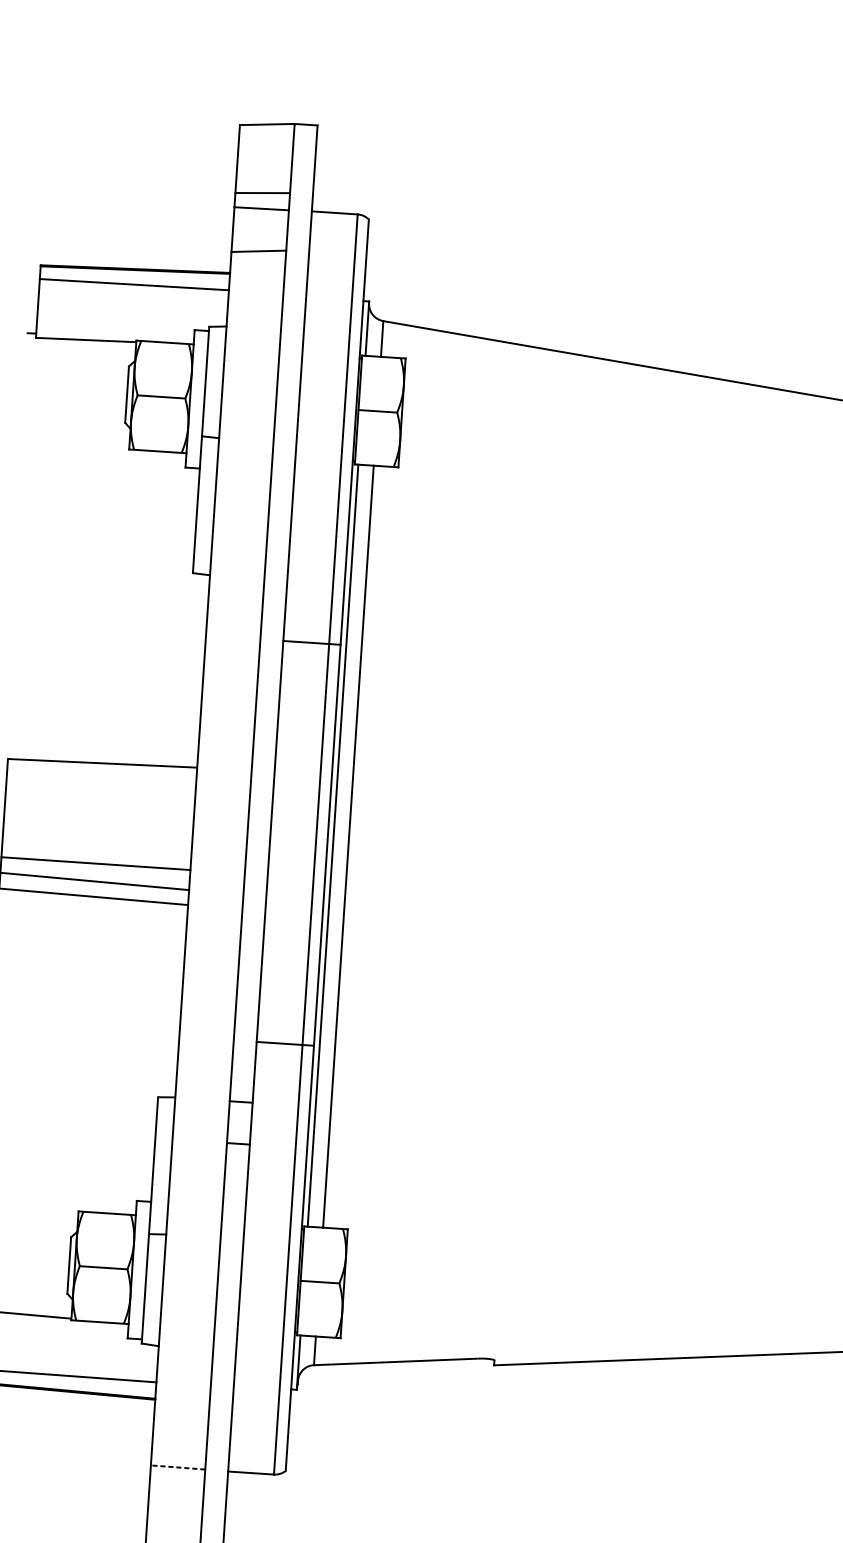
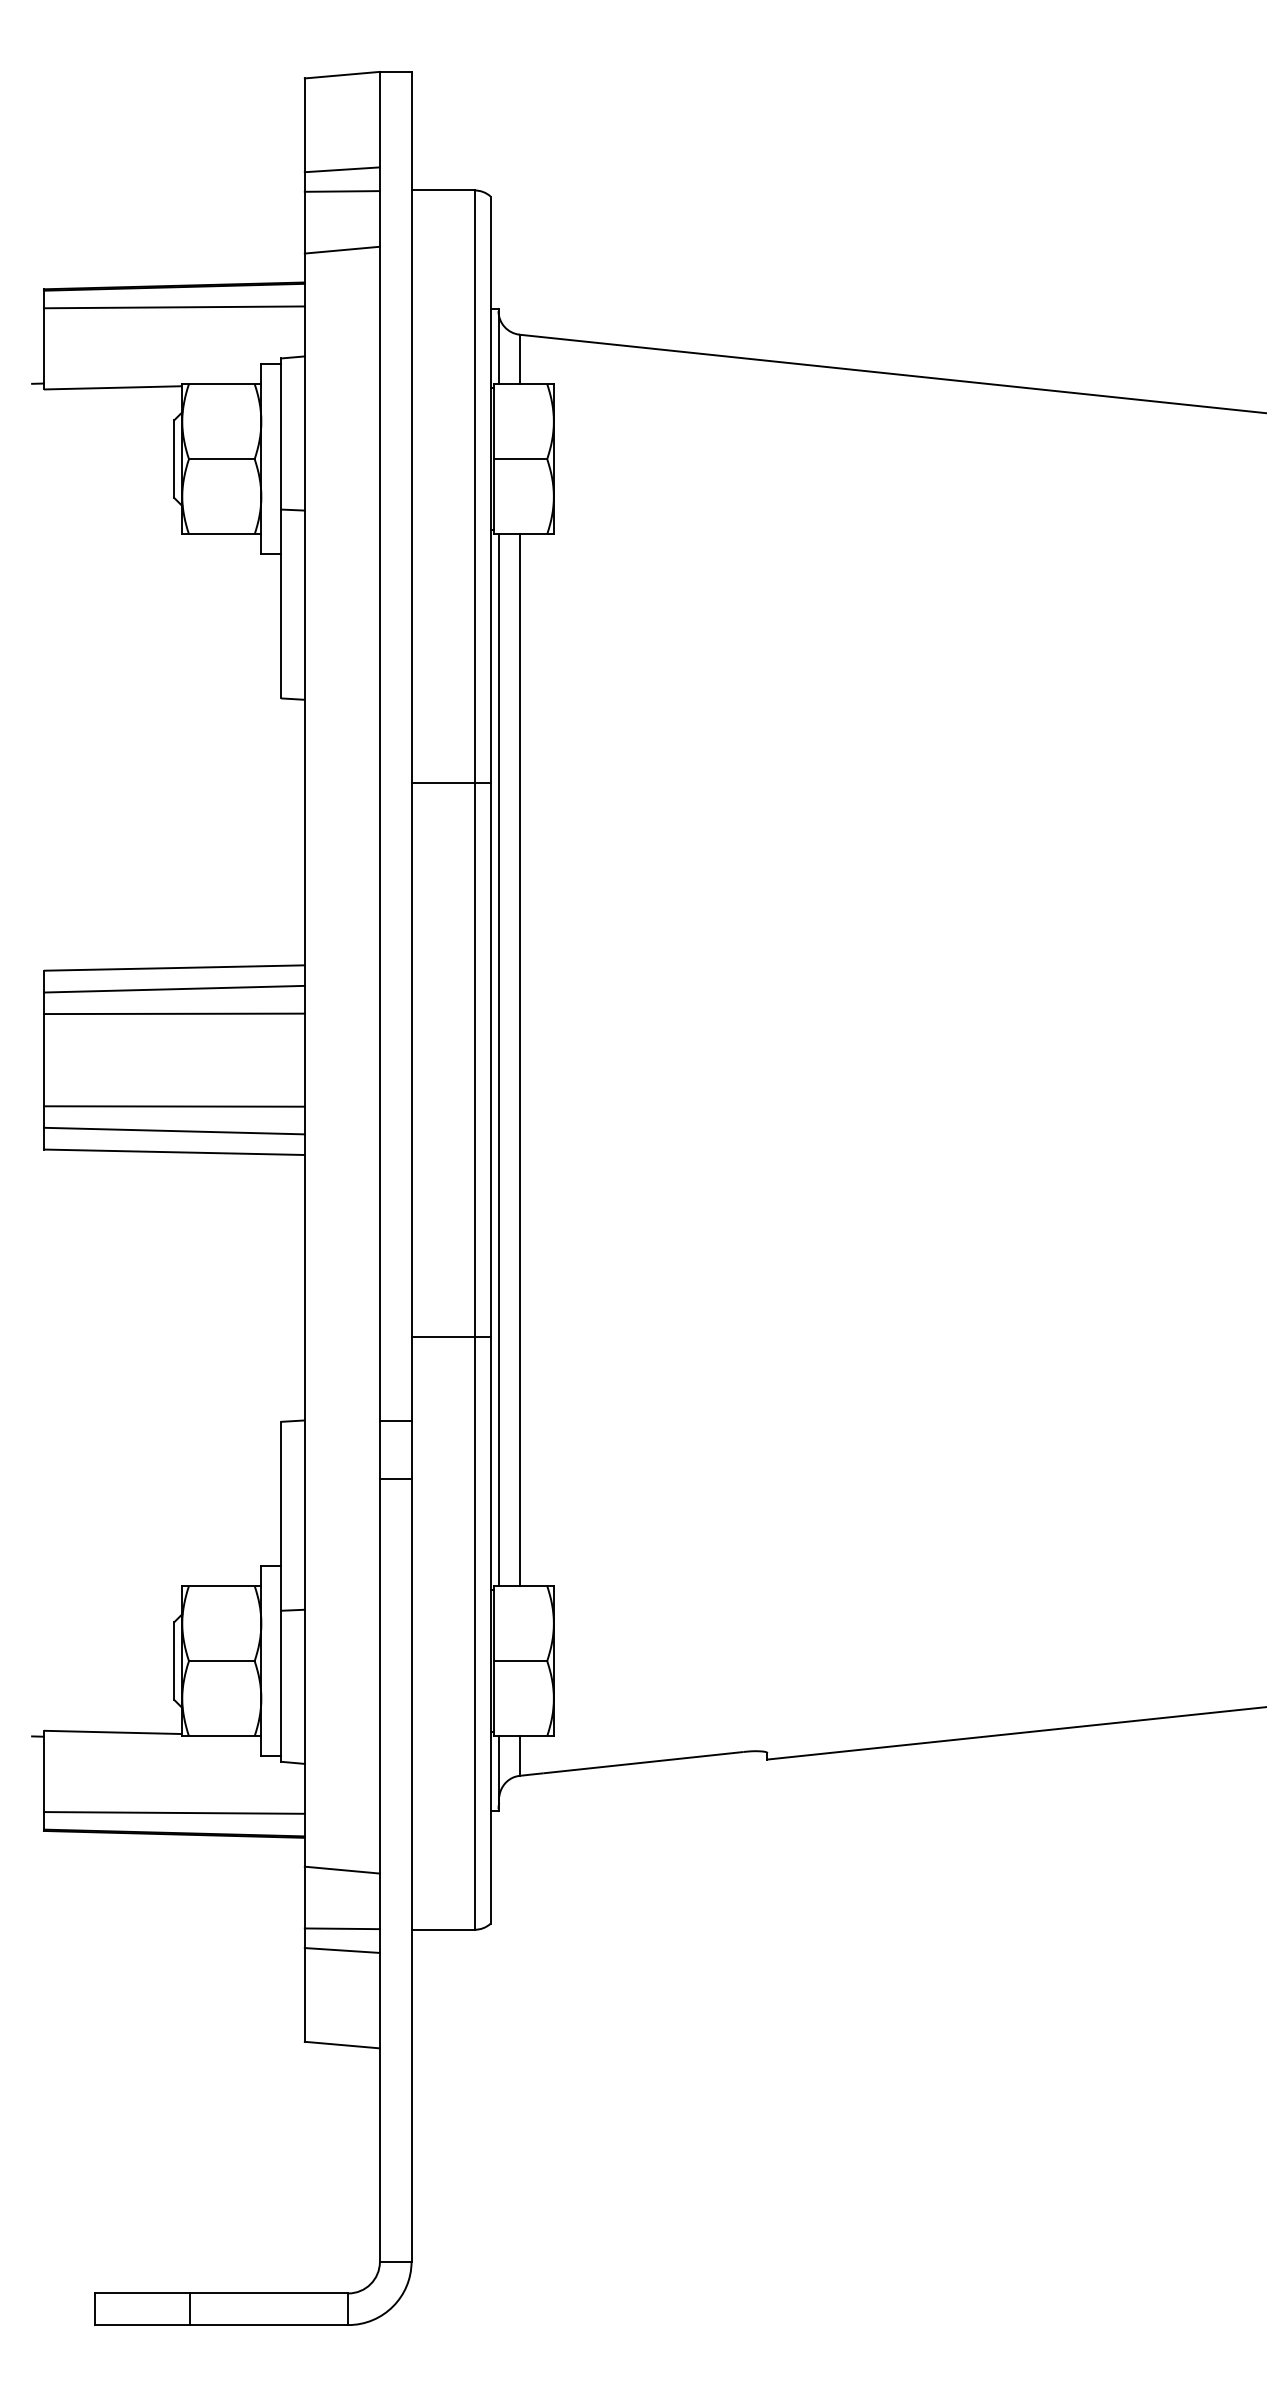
line: (100, 778) -> (173, 988), added
line: (99, 796) -> (173, 1013), added
line: (180, 1424) -> (341, 1869), added
line: (178, 1467) -> (342, 1928), dashed -> solid
line: (176, 1483) -> (341, 1950), added

